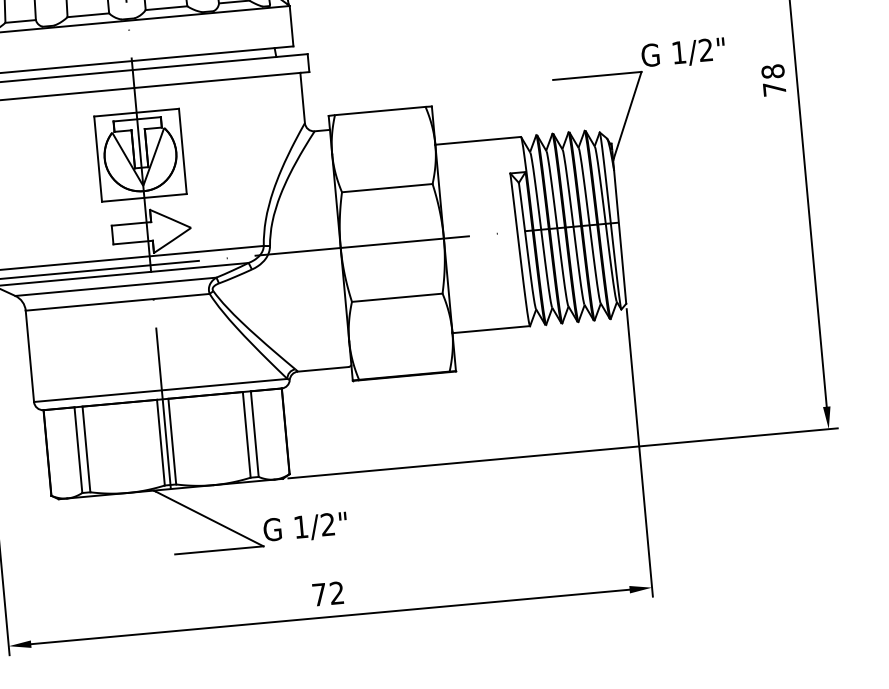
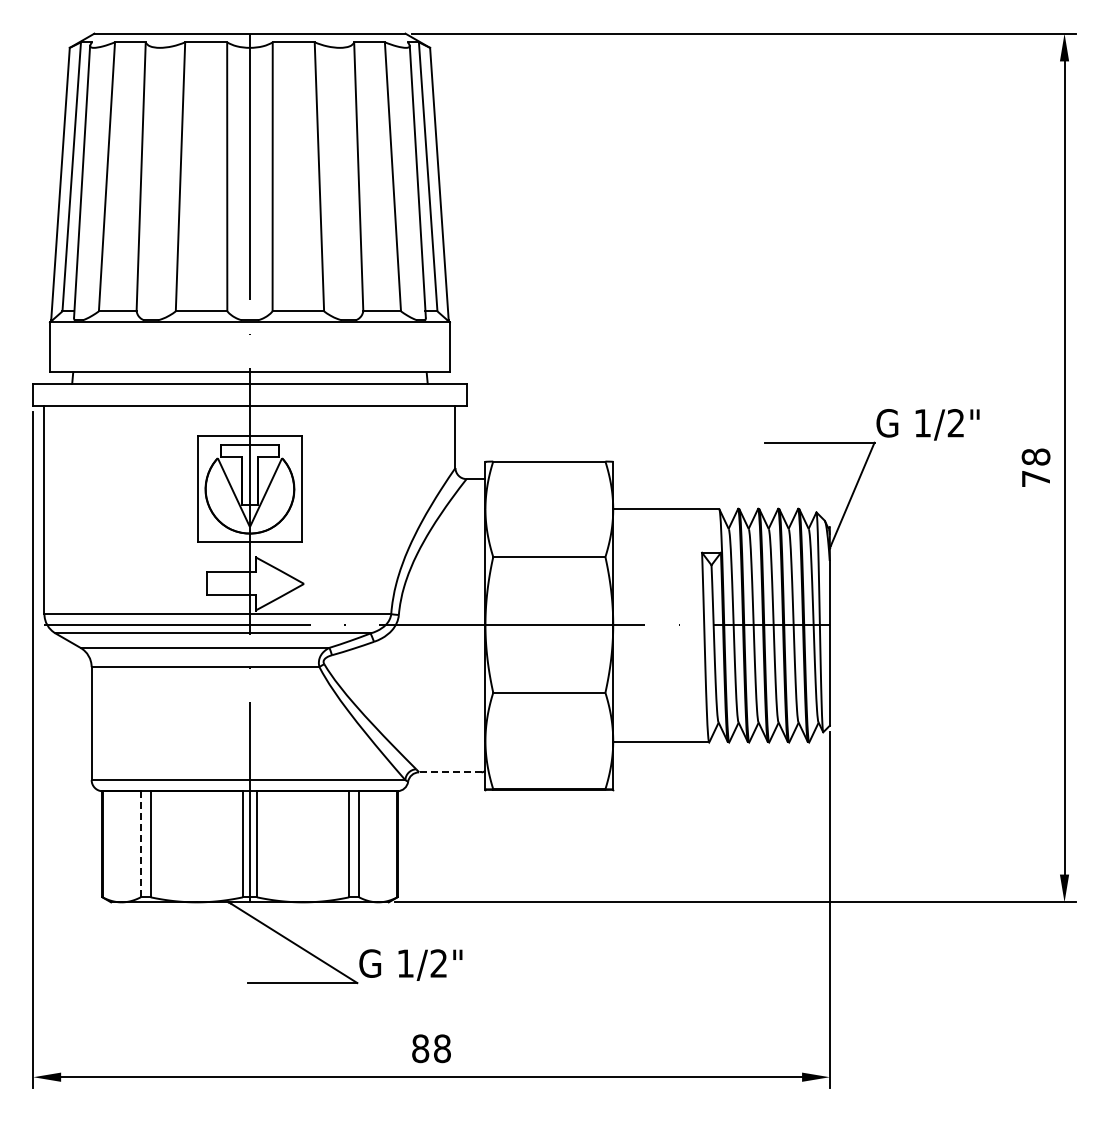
line: (322, 369) -> (449, 772), solid -> dashed
line: (78, 450) -> (140, 844), solid -> dashed
text: (328, 593) -> (431, 1048), 72 -> 88

